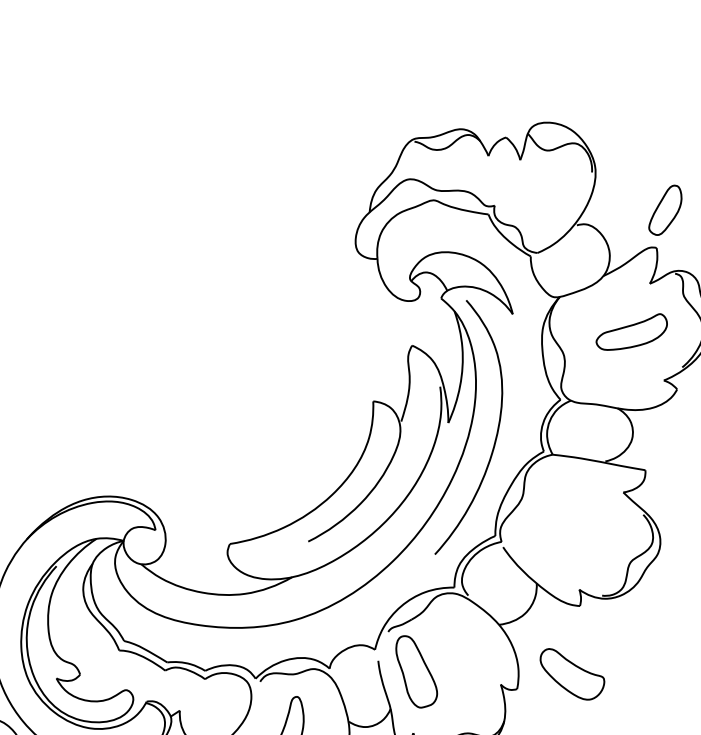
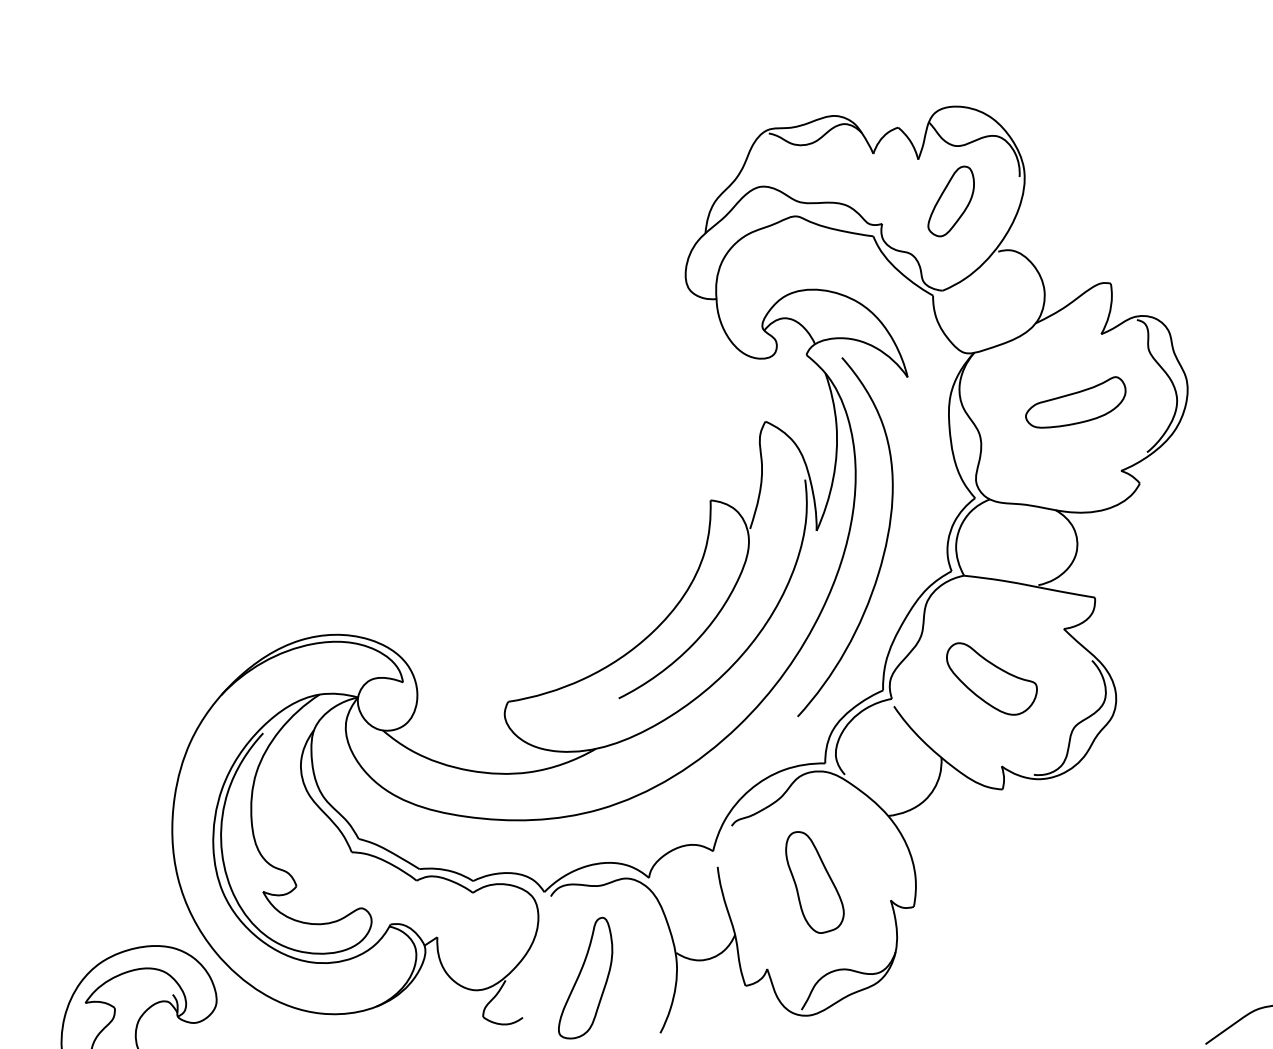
part: (664, 210) -> (950, 201), moved
part: (416, 671) -> (814, 882), moved
part: (572, 674) -> (991, 678), moved

